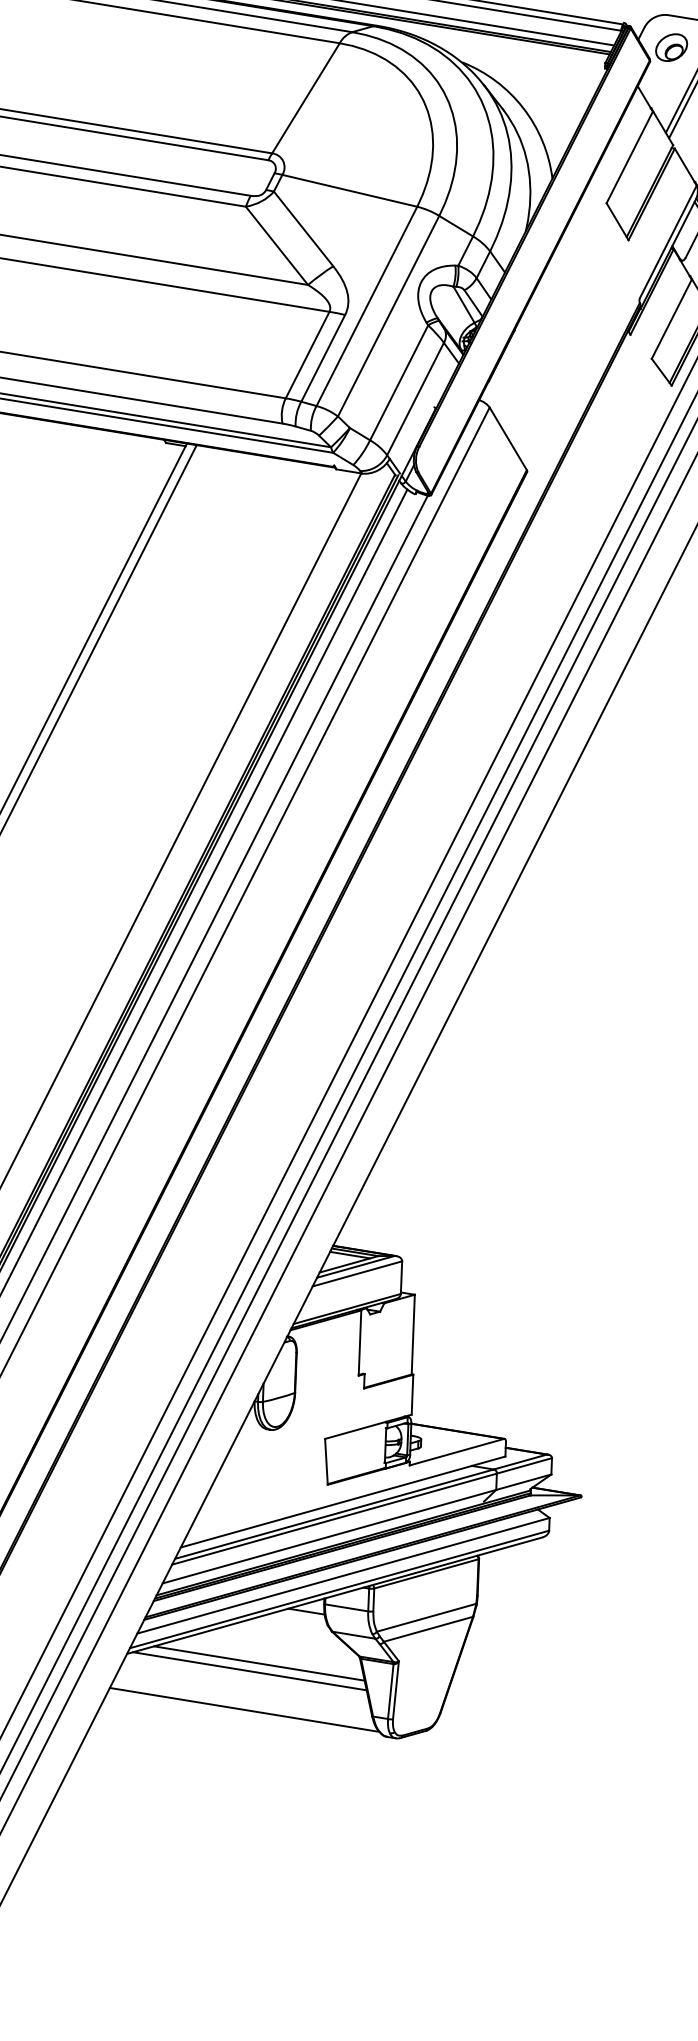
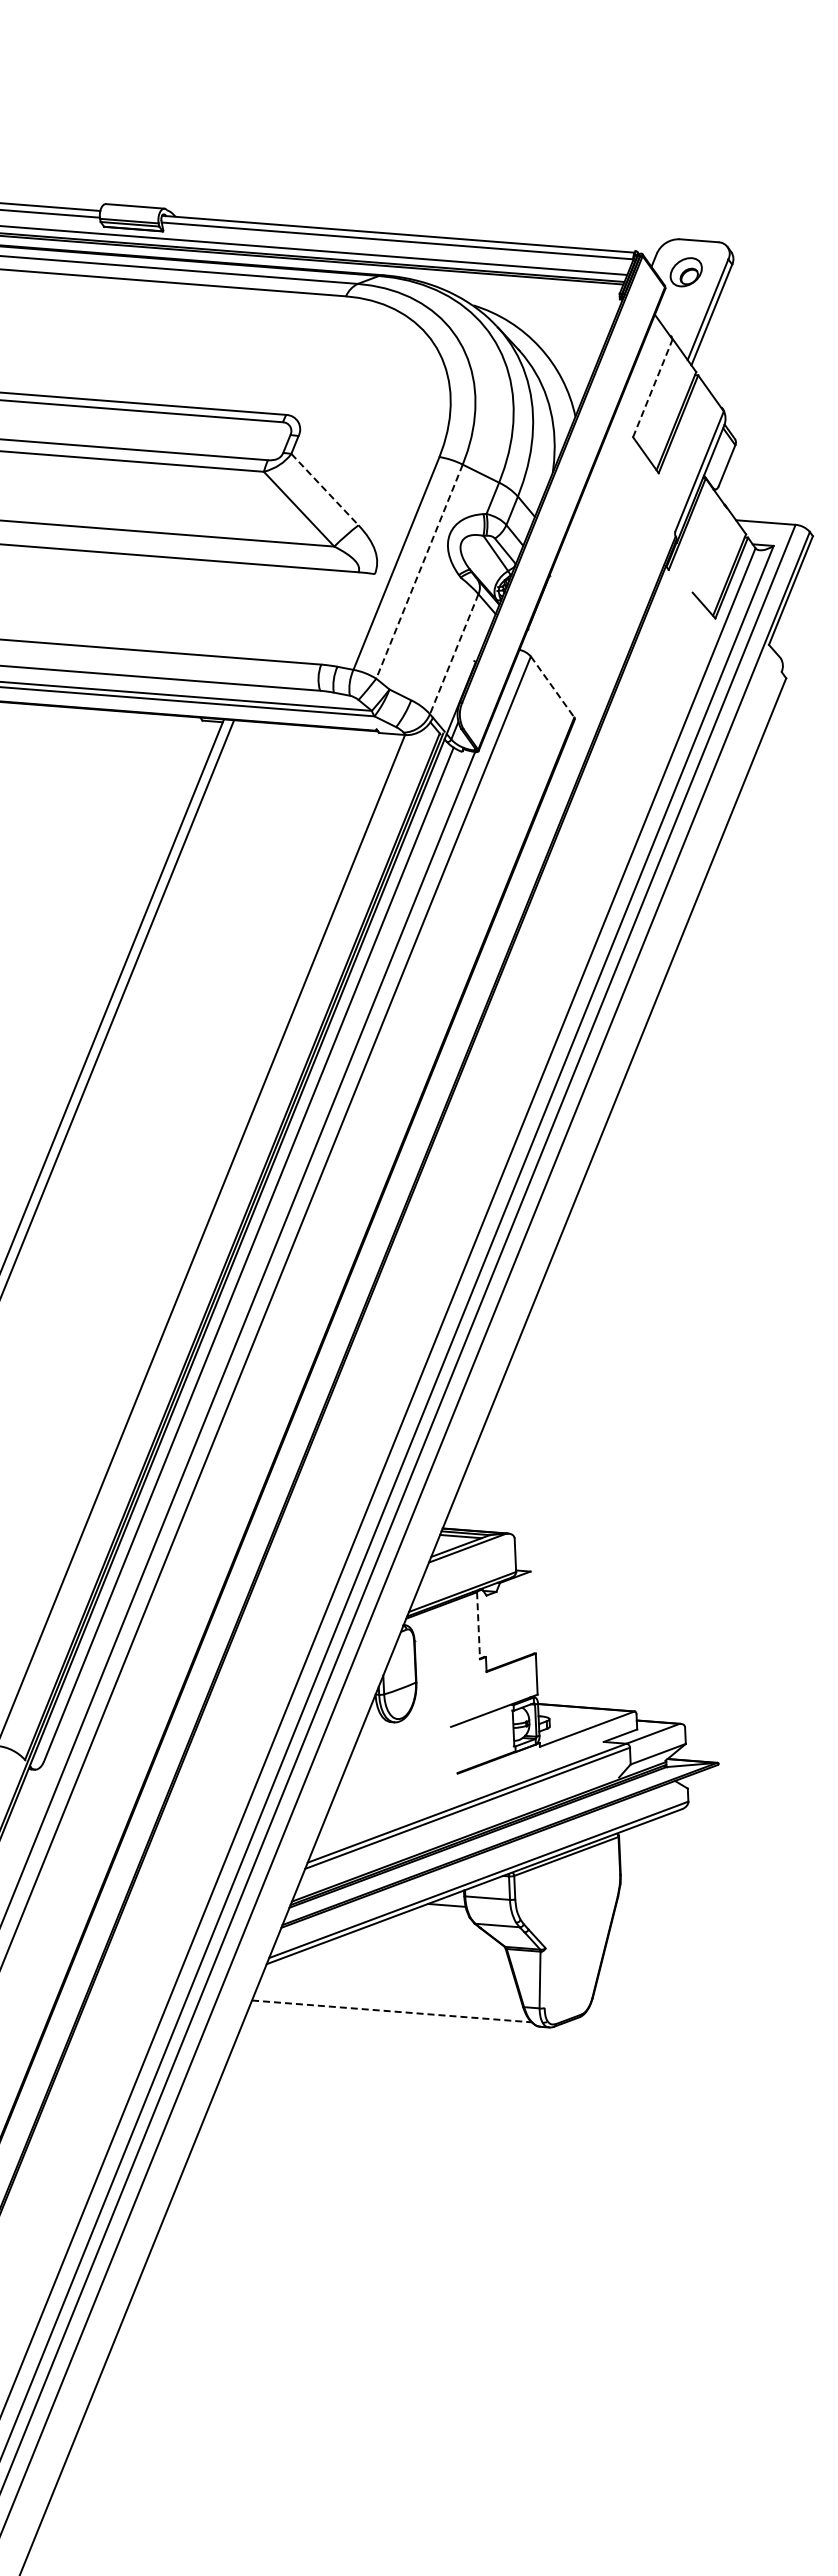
line: (306, 98) -> (316, 355), removed
line: (629, 157) -> (652, 388), solid -> dashed
line: (349, 190) -> (368, 446), removed
line: (304, 228) -> (325, 489), solid -> dashed
line: (388, 317) -> (419, 572), solid -> dashed
line: (671, 319) -> (709, 550), removed
line: (307, 355) -> (339, 618), removed
line: (322, 358) -> (355, 620), removed
line: (398, 382) -> (435, 638), removed
line: (415, 399) -> (454, 654), solid -> dashed
line: (508, 439) -> (552, 687), solid -> dashed
line: (357, 1273) -> (469, 1554), removed
line: (413, 1334) -> (532, 1612), removed
line: (359, 1342) -> (478, 1625), solid -> dashed
line: (326, 1461) -> (454, 1749), removed
line: (524, 1465) -> (657, 1737), removed
line: (325, 1505) -> (457, 1795), removed
line: (329, 1536) -> (463, 1826), removed
line: (343, 1575) -> (481, 1865), removed
line: (426, 1616) -> (570, 1900), removed
line: (427, 1628) -> (572, 1912), removed
line: (258, 1663) -> (402, 1962), removed
line: (249, 1670) -> (393, 1970), removed
line: (395, 1689) -> (544, 1977), removed
line: (245, 1710) -> (392, 2011), solid -> dashed

